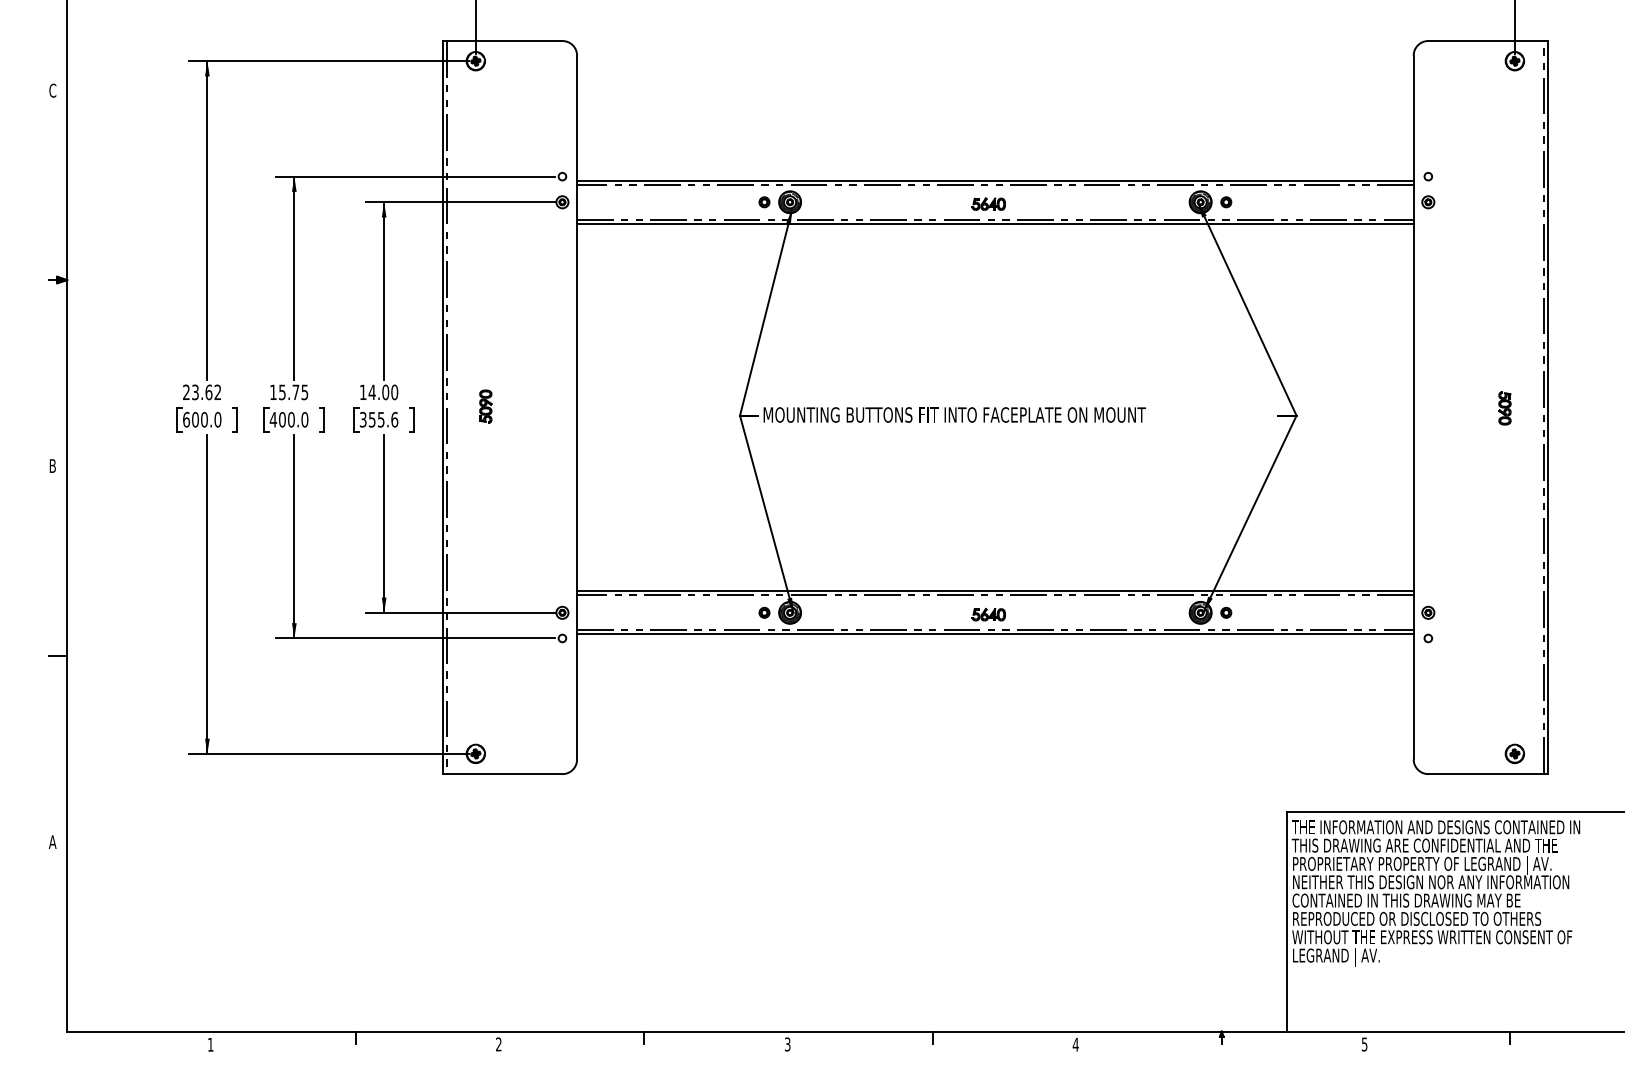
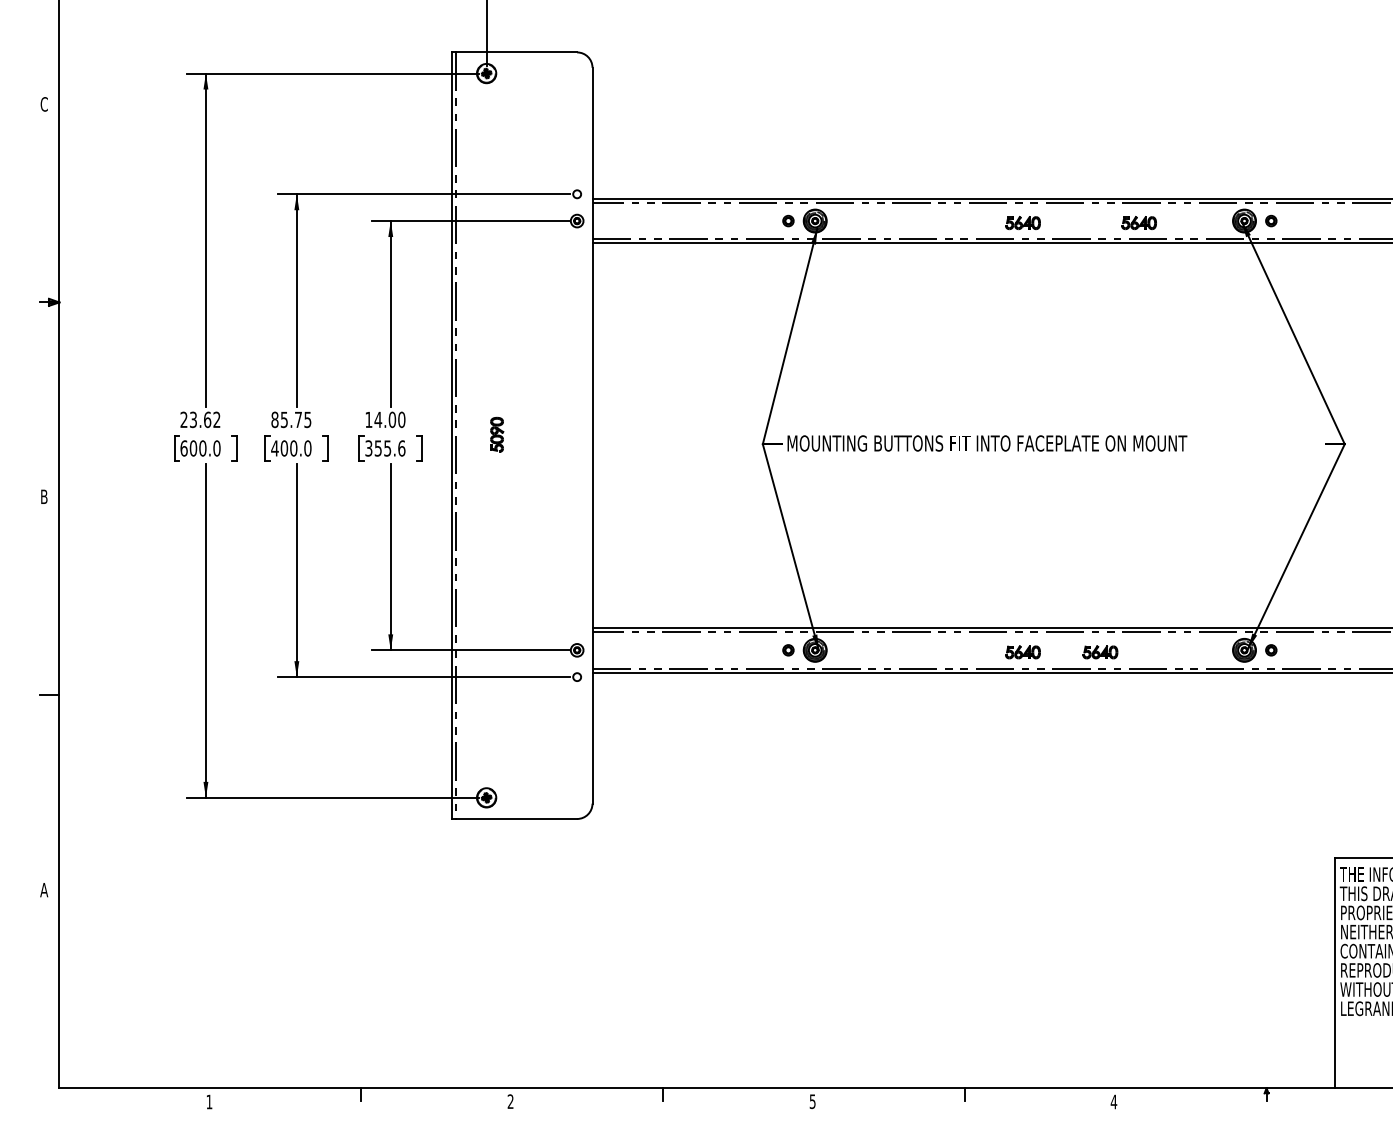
part: (1099, 203) -> (1138, 222), added
text: (273, 392) -> (275, 419), 15.75 -> 85.75
part: (1062, 614) -> (1100, 652), added
text: (787, 1043) -> (812, 1100), 3 -> 5

